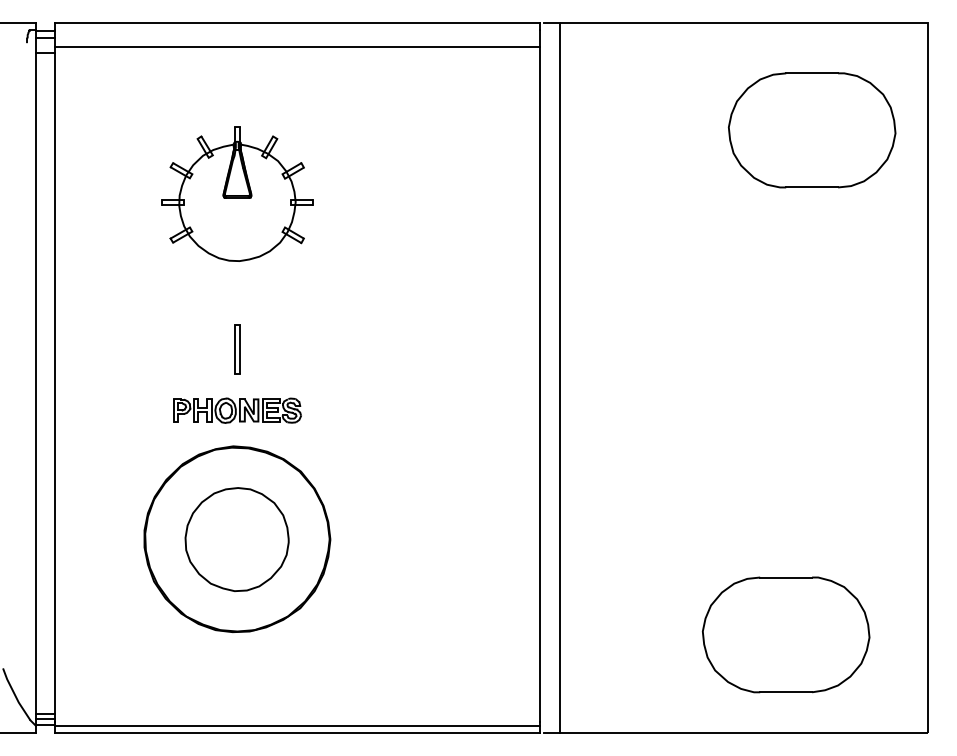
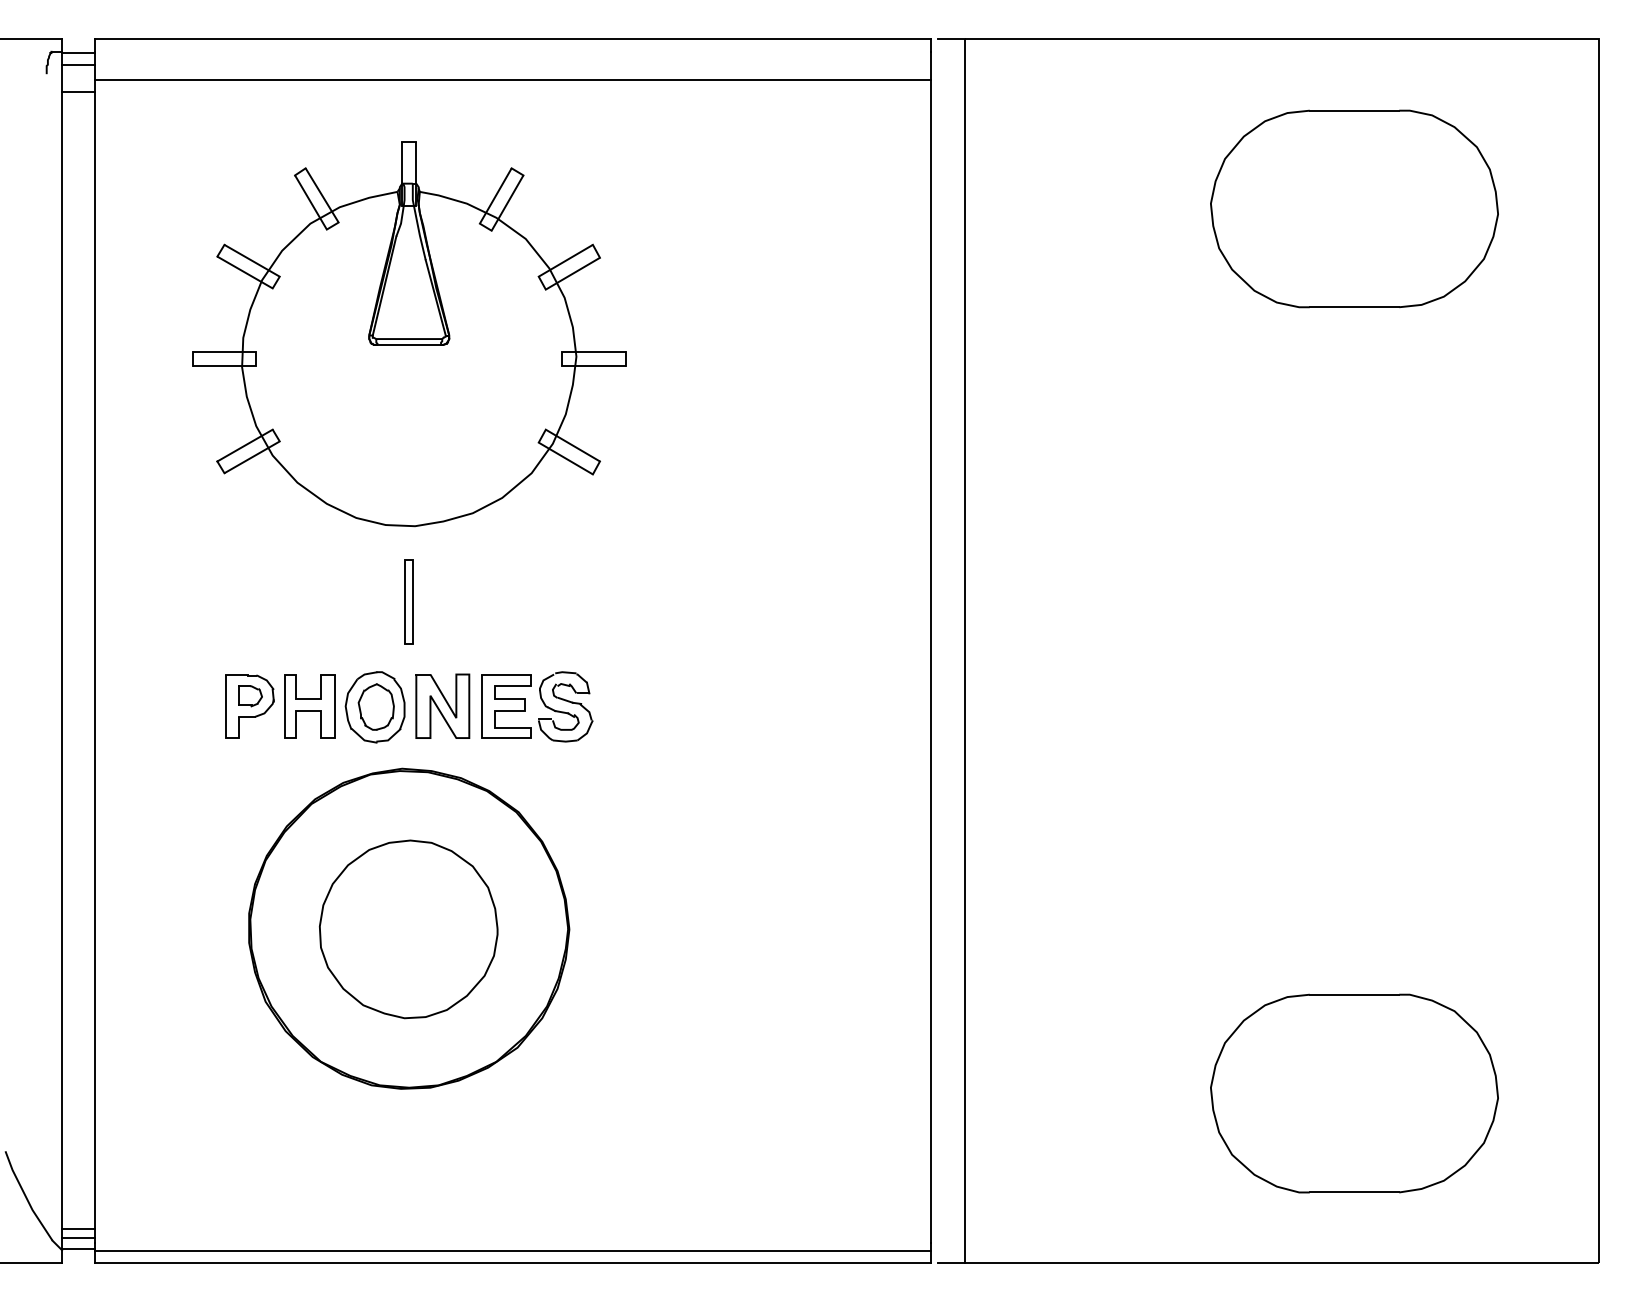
part: (812, 130) -> (1355, 209), moved
part: (237, 194) -> (409, 334), size x1.67
part: (237, 410) -> (409, 706), size x1.67

